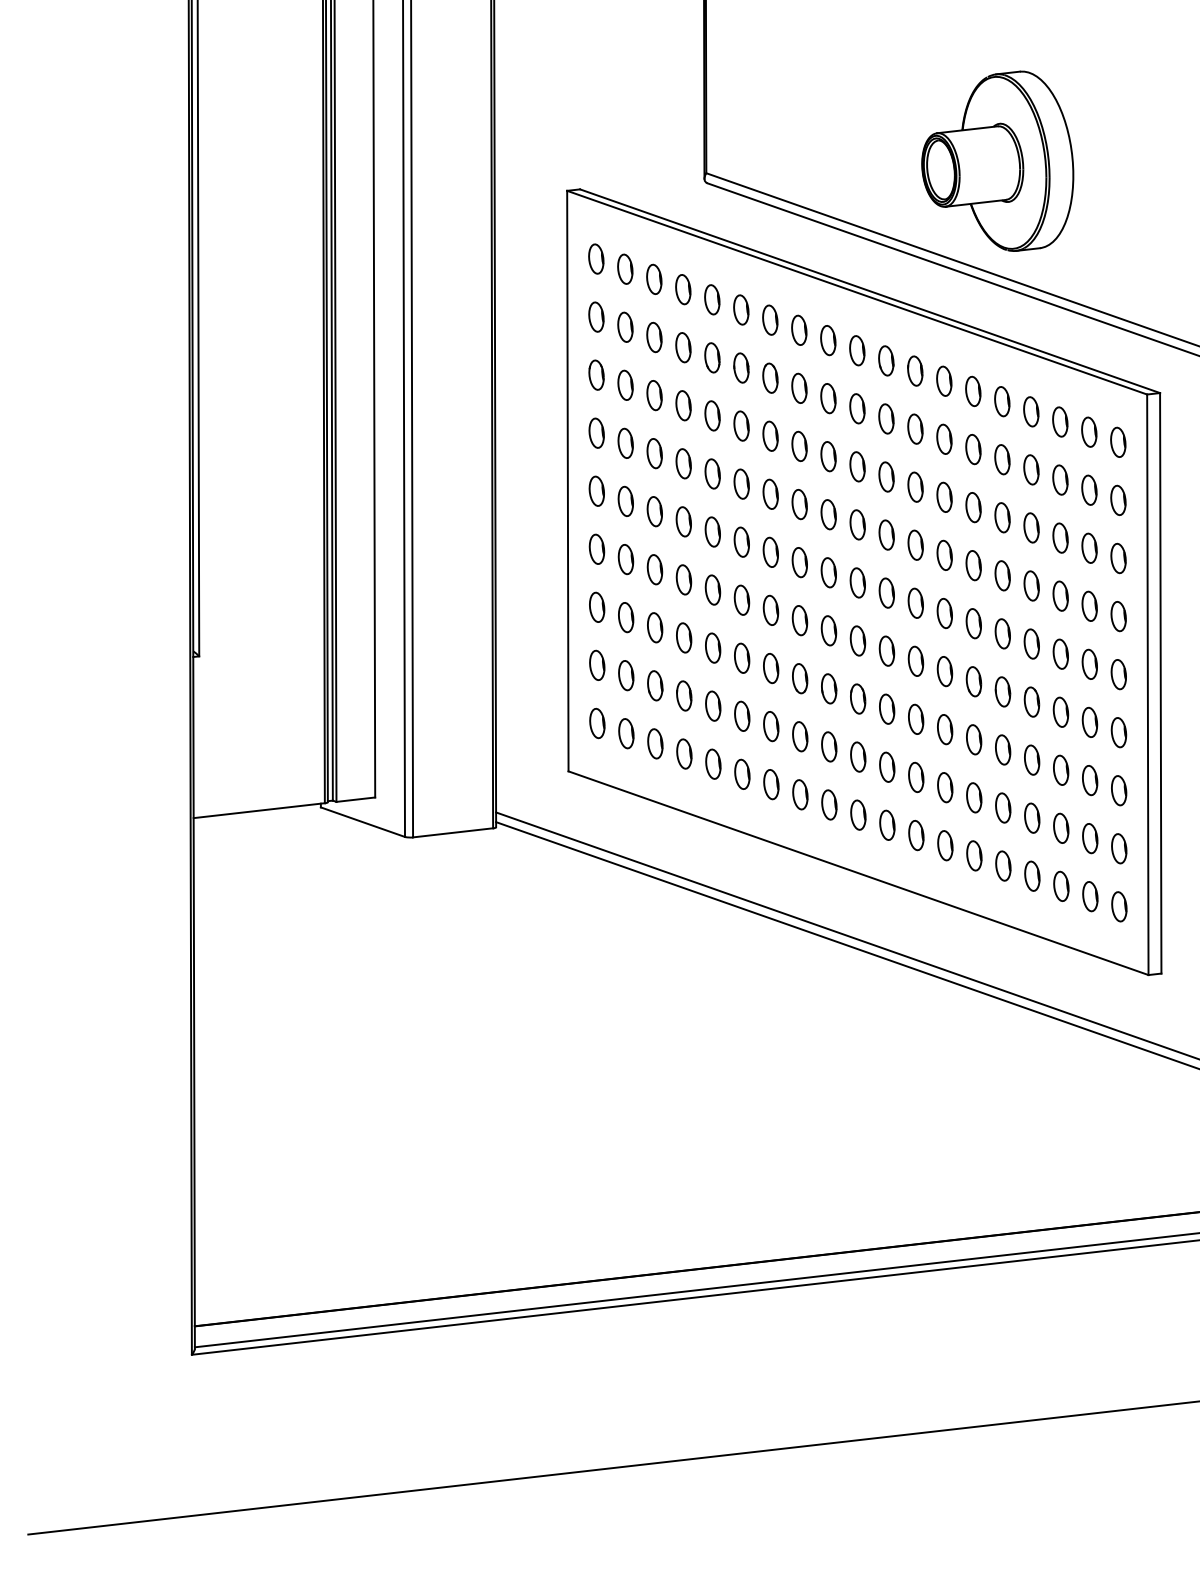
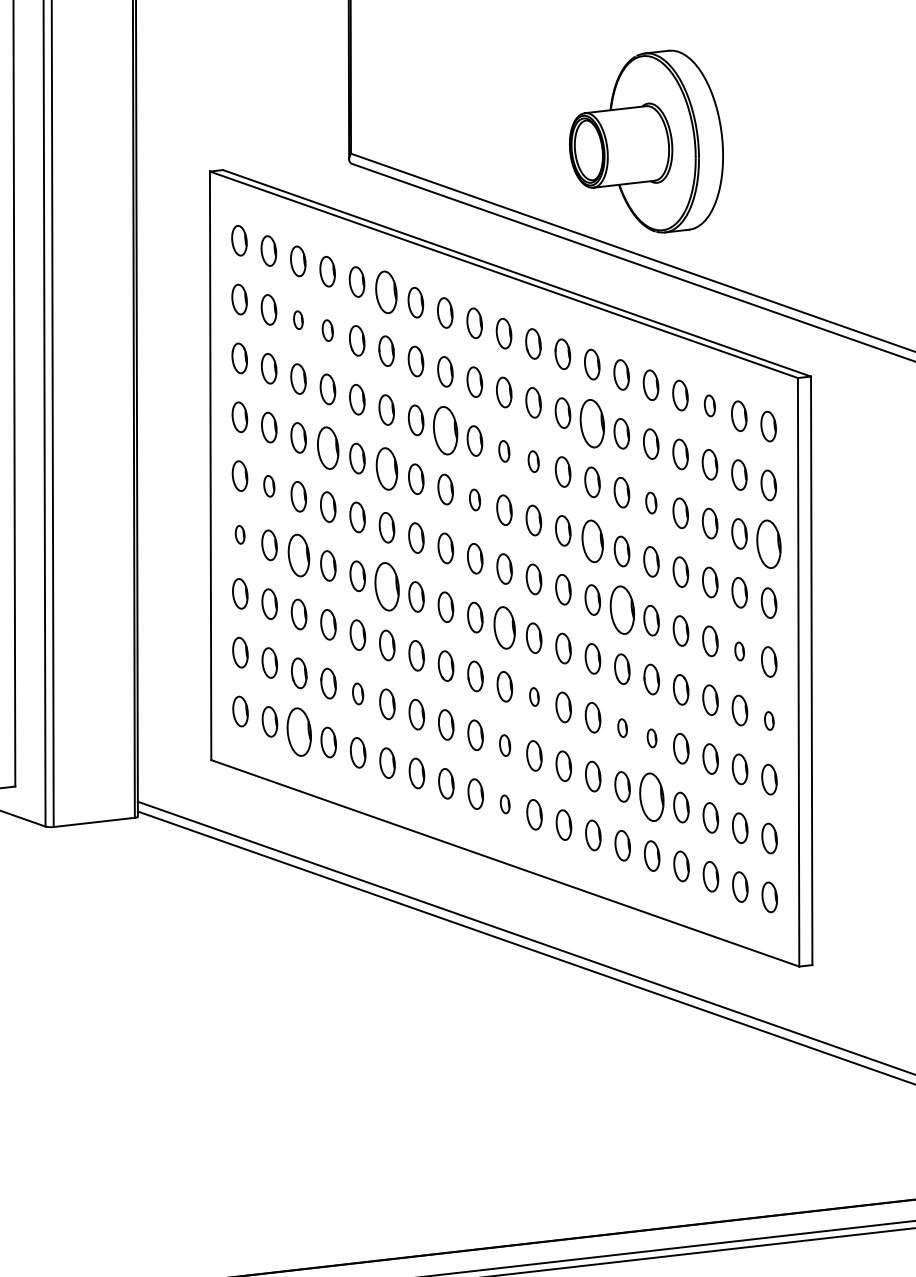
part: (741, 309) -> (386, 291), size x1.4
part: (654, 337) -> (298, 320), size x0.6
part: (683, 347) -> (327, 330), size x0.7
part: (1060, 421) -> (710, 405), size x0.7
part: (944, 438) -> (592, 422), size x1.6
part: (799, 446) -> (445, 430), size x1.6
part: (683, 463) -> (327, 447), size x1.4
part: (857, 466) -> (504, 451), size x0.7
part: (886, 476) -> (533, 461), size x0.7
part: (741, 483) -> (386, 468), size x1.4
part: (625, 500) -> (269, 485), size x0.7
part: (828, 514) -> (474, 499), size x0.7
part: (1002, 517) -> (651, 502), size x0.7
part: (596, 548) -> (239, 534), size x0.6
part: (944, 554) -> (592, 540), size x1.4
part: (1118, 558) -> (768, 544), size x1.6
part: (654, 569) -> (298, 555), size x1.4
part: (741, 599) -> (386, 585), size x1.6
part: (973, 623) -> (621, 610), size x1.6
part: (857, 640) -> (504, 627), size x1.4
part: (1089, 663) -> (739, 650), size x0.6
part: (713, 705) -> (358, 693), size x0.7
part: (887, 708) -> (534, 696), size x0.6
part: (1118, 732) -> (768, 720), size x0.6
part: (974, 739) -> (622, 727), size x0.6
part: (655, 743) -> (299, 731), size x1.6
part: (1003, 749) -> (652, 737), size x0.6
part: (858, 756) -> (505, 745), size x0.7
part: (1003, 807) -> (652, 796), size x1.6
part: (858, 814) -> (505, 803), size x0.6

